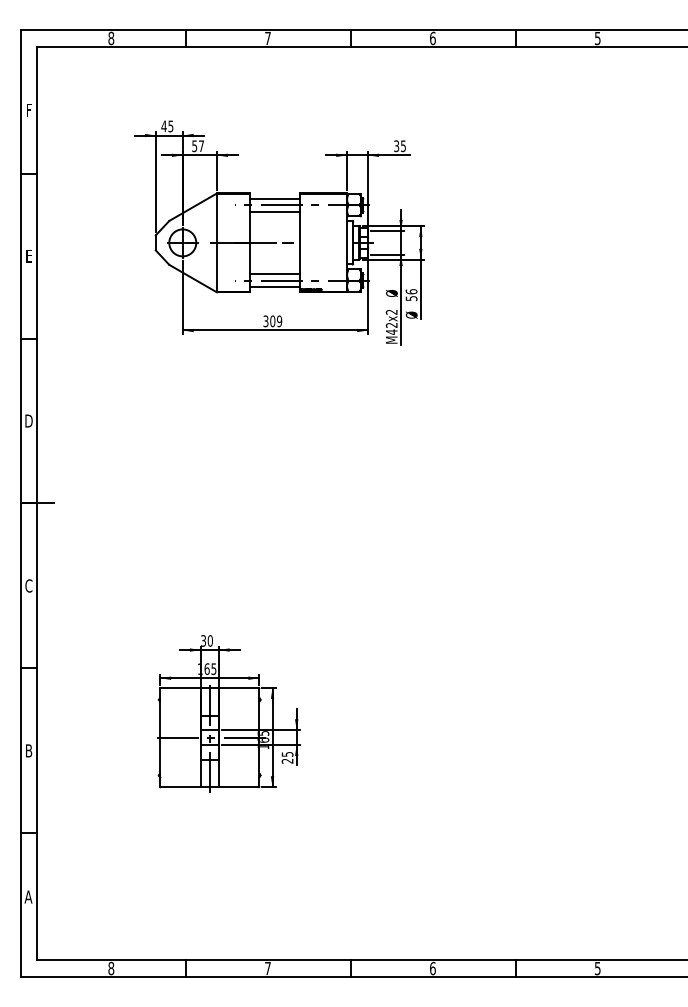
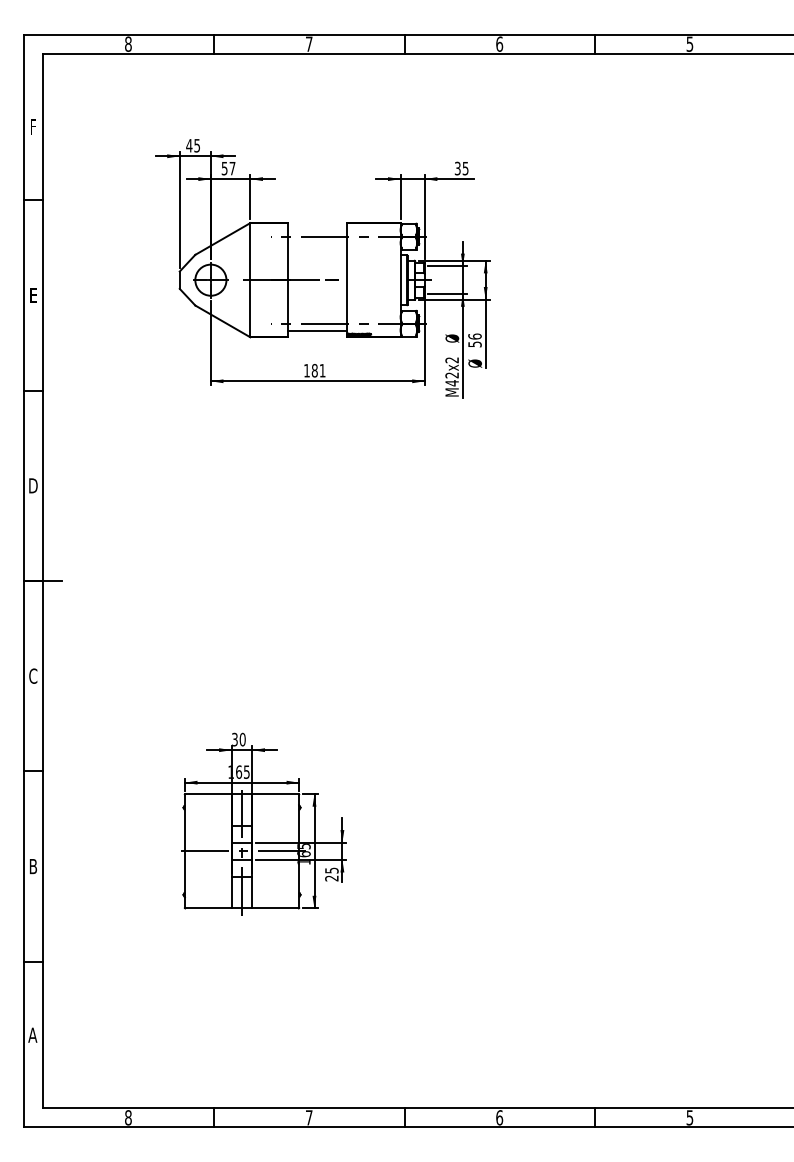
line: (274, 198) -> (316, 228), removed
line: (274, 211) -> (316, 243), removed
line: (274, 274) -> (316, 316), removed
text: (272, 321) -> (314, 370), 309 -> 181

